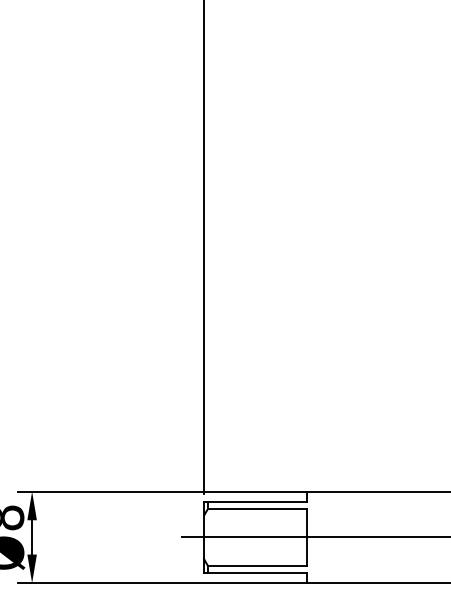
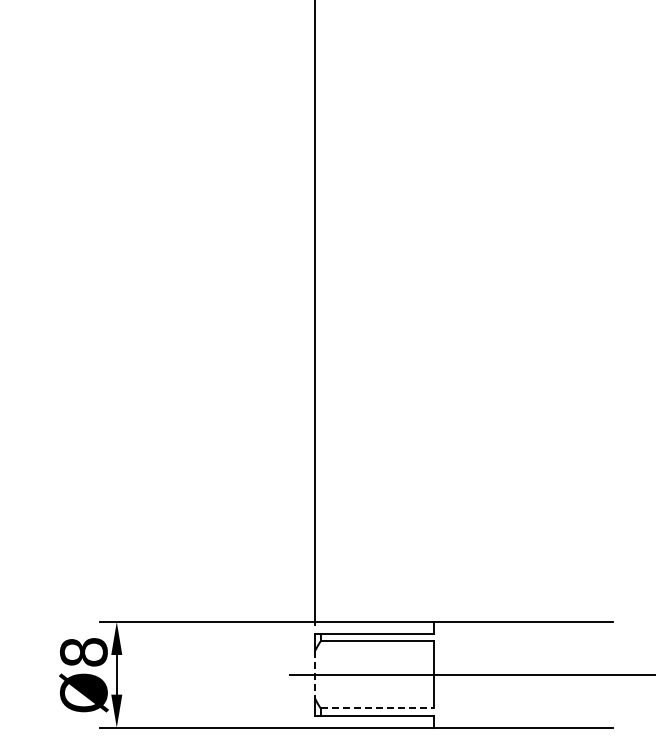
line: (203, 537) -> (315, 675), solid -> dashed
line: (257, 566) -> (377, 708), solid -> dashed

